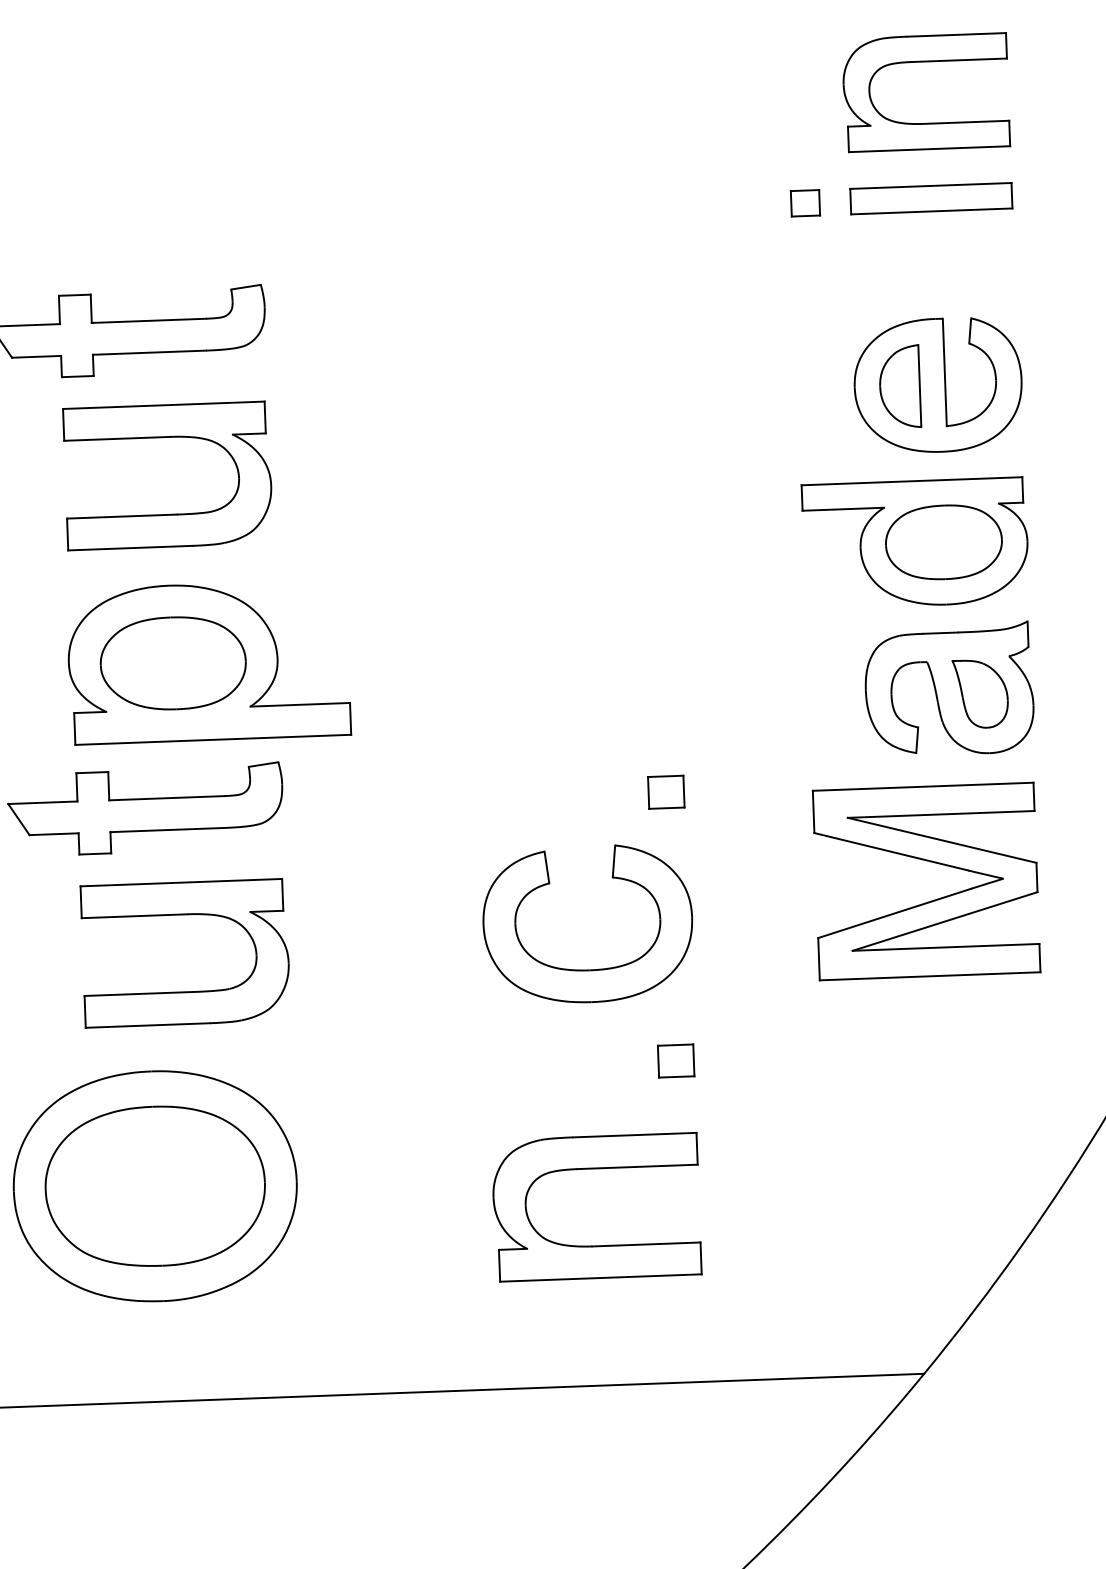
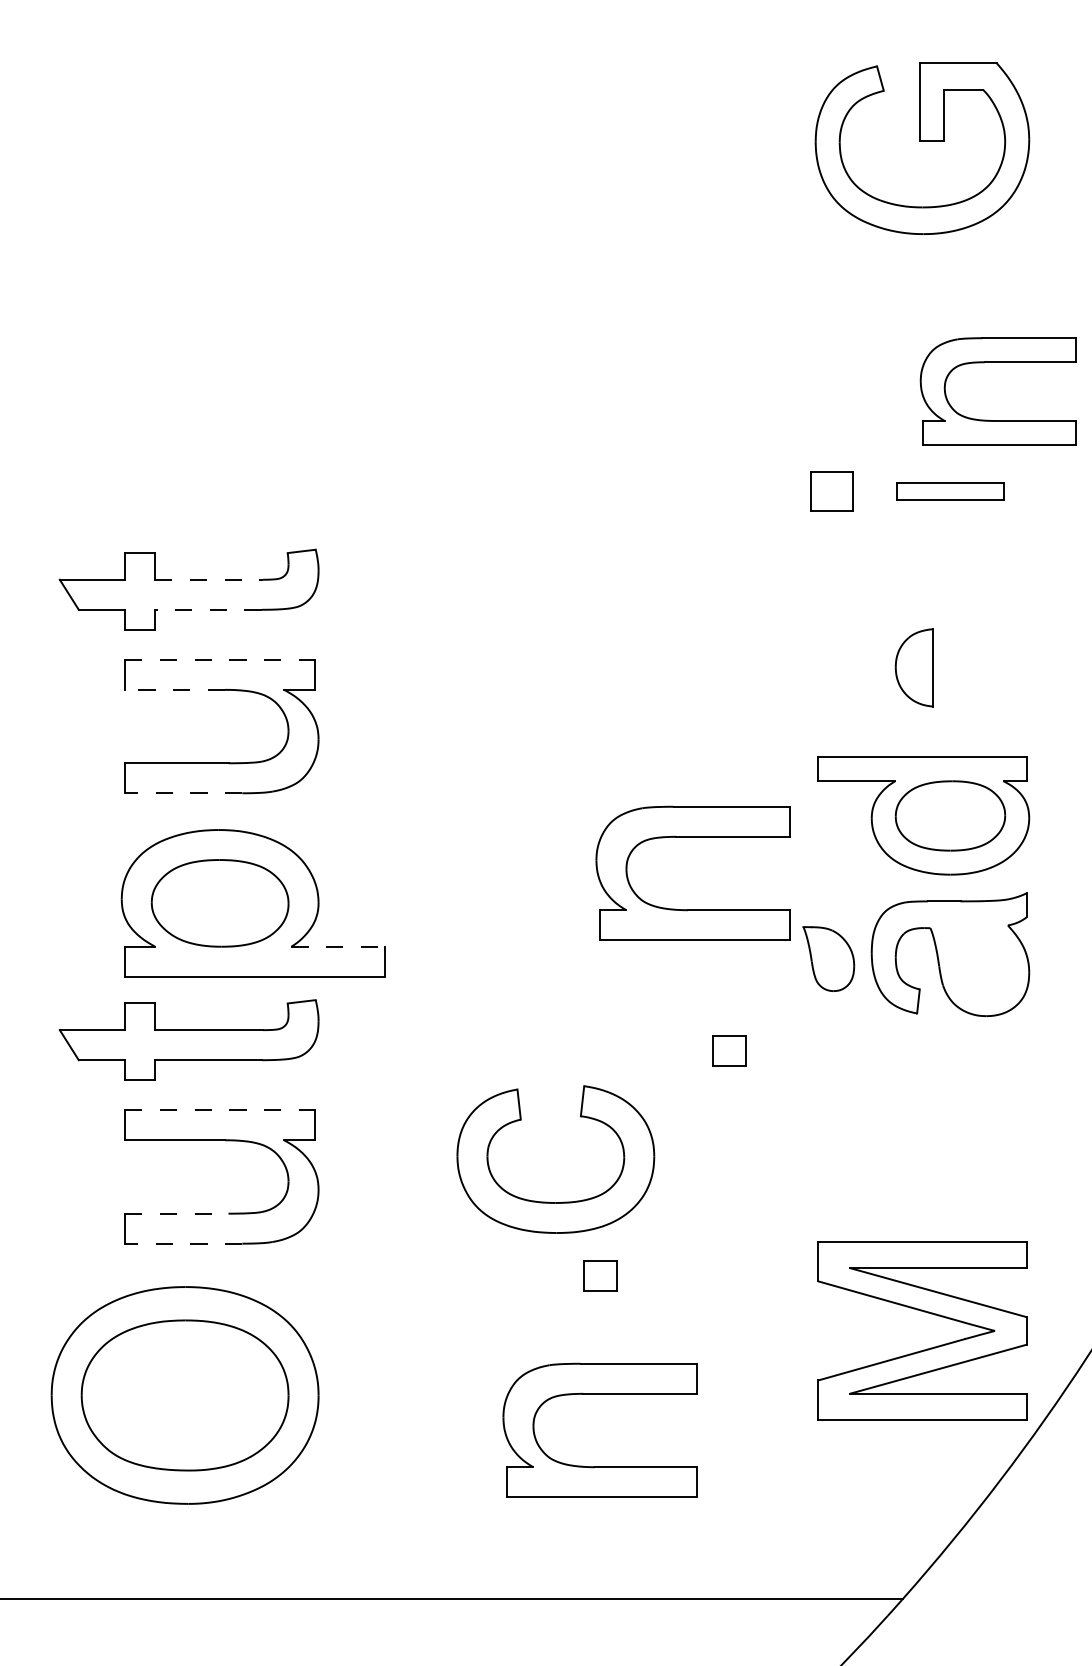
part: (924, 61) -> (997, 362), moved
part: (931, 198) -> (950, 491), size x0.7
part: (805, 203) -> (831, 491), size x1.6
line: (149, 320) -> (209, 579), solid -> dashed
line: (148, 352) -> (207, 609), solid -> dashed
part: (938, 385) -> (950, 667), removed
line: (164, 404) -> (220, 659), solid -> dashed
line: (117, 438) -> (175, 689), solid -> dashed
line: (130, 548) -> (183, 793), solid -> dashed
part: (671, 575) -> (692, 837), added
part: (980, 693) -> (828, 958), moved
line: (300, 704) -> (338, 946), solid -> dashed
part: (666, 791) -> (729, 1050), moved
part: (931, 862) -> (927, 1313), moved
line: (181, 882) -> (220, 1110), solid -> dashed
part: (581, 969) -> (548, 1201), moved
line: (139, 993) -> (176, 1213), solid -> dashed
line: (147, 1025) -> (183, 1243), solid -> dashed
part: (676, 1060) -> (600, 1275), moved

